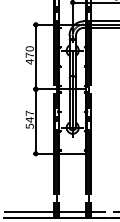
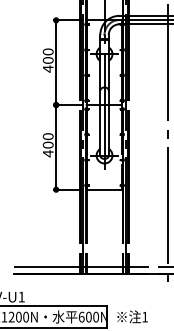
text: (29, 55) -> (47, 60), 470 -> 400
text: (29, 120) -> (47, 145), 547 -> 400

